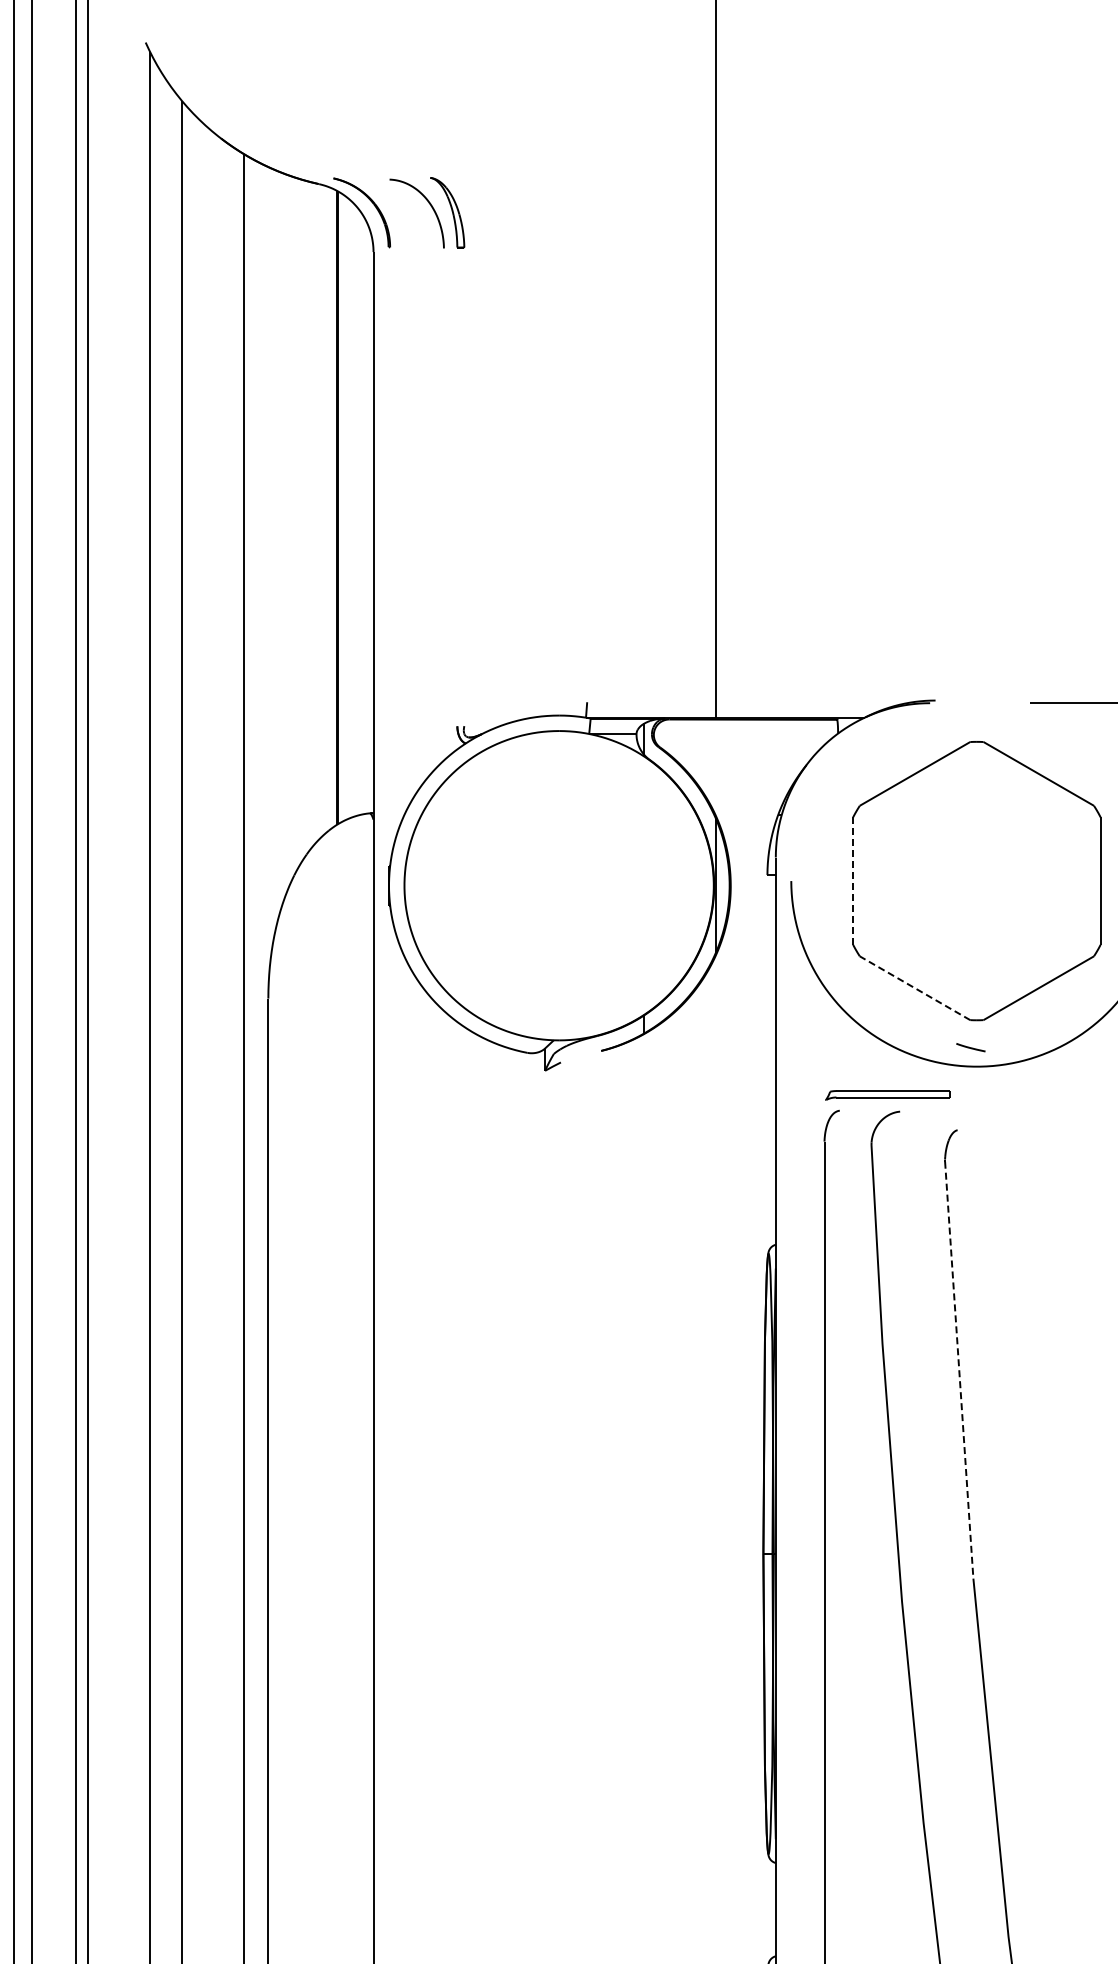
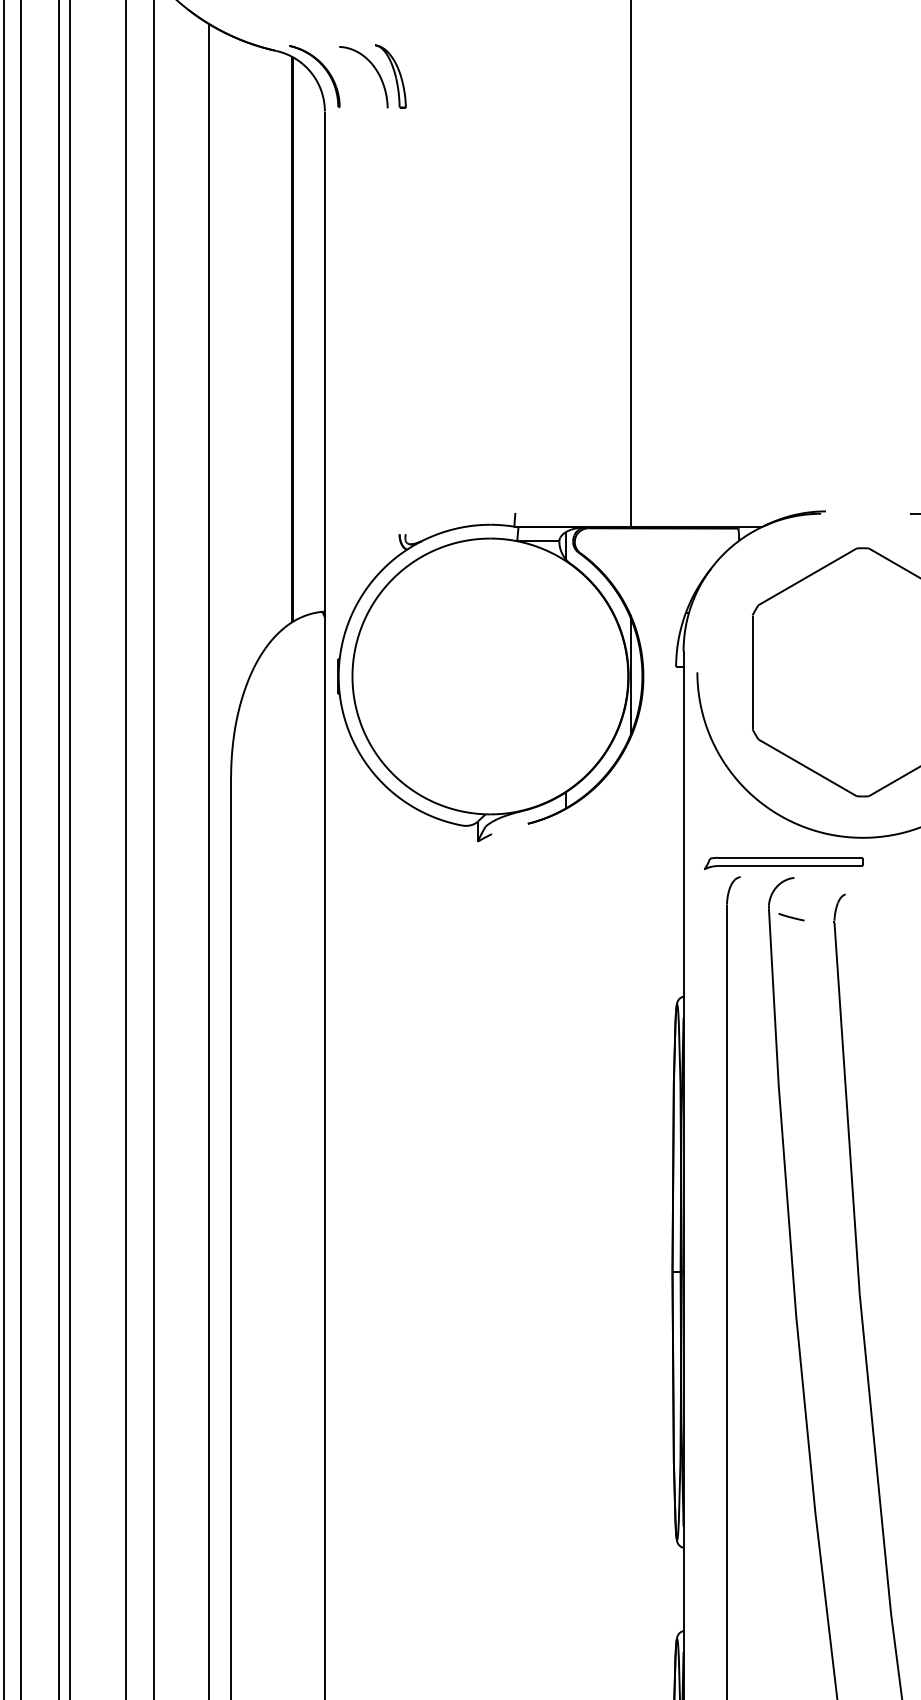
line: (853, 881) -> (752, 672), dashed -> solid
line: (915, 988) -> (808, 768), dashed -> solid
line: (970, 1047) -> (791, 917), moved
part: (887, 1095) -> (783, 863), size x1.43
line: (959, 1370) -> (847, 1108), dashed -> solid

